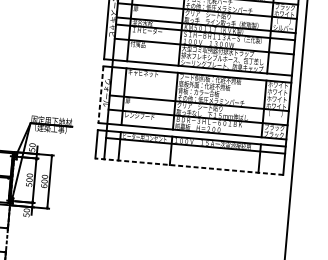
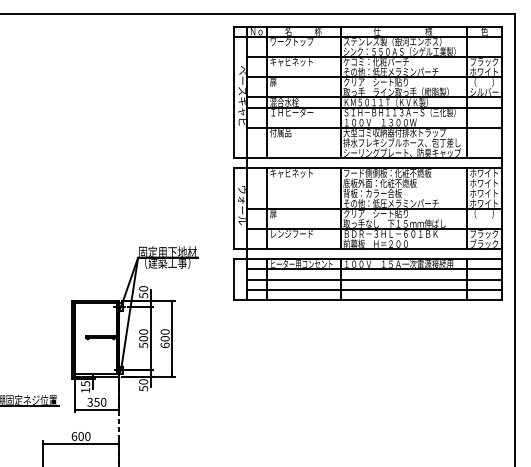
line: (101, 95) -> (234, 209), dashed -> solid
line: (194, 152) -> (374, 279), added
line: (194, 159) -> (374, 289), added
line: (188, 166) -> (367, 299), dashed -> solid

